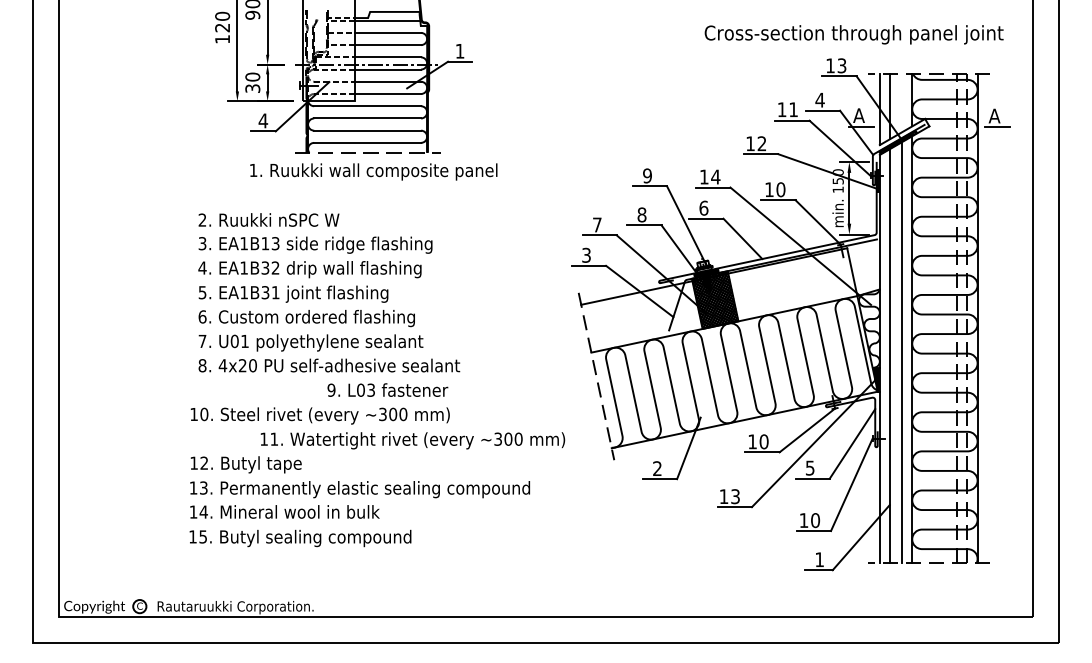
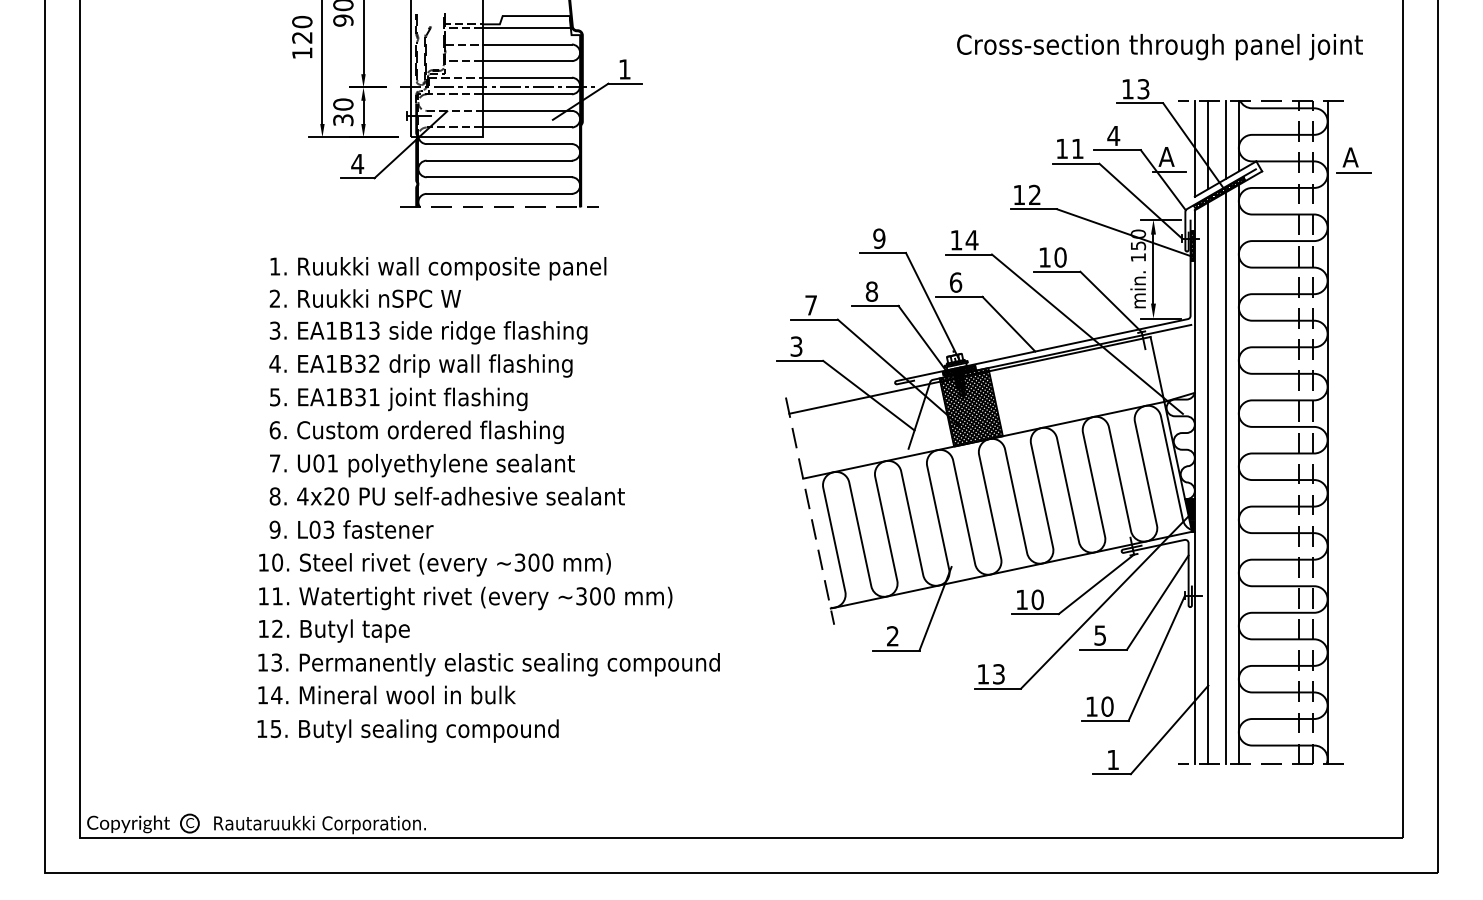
line: (902, 103) -> (1225, 140), added
text: (373, 171) -> (437, 268), moved
text: (387, 389) -> (351, 528), moved
text: (412, 440) -> (465, 598), moved

